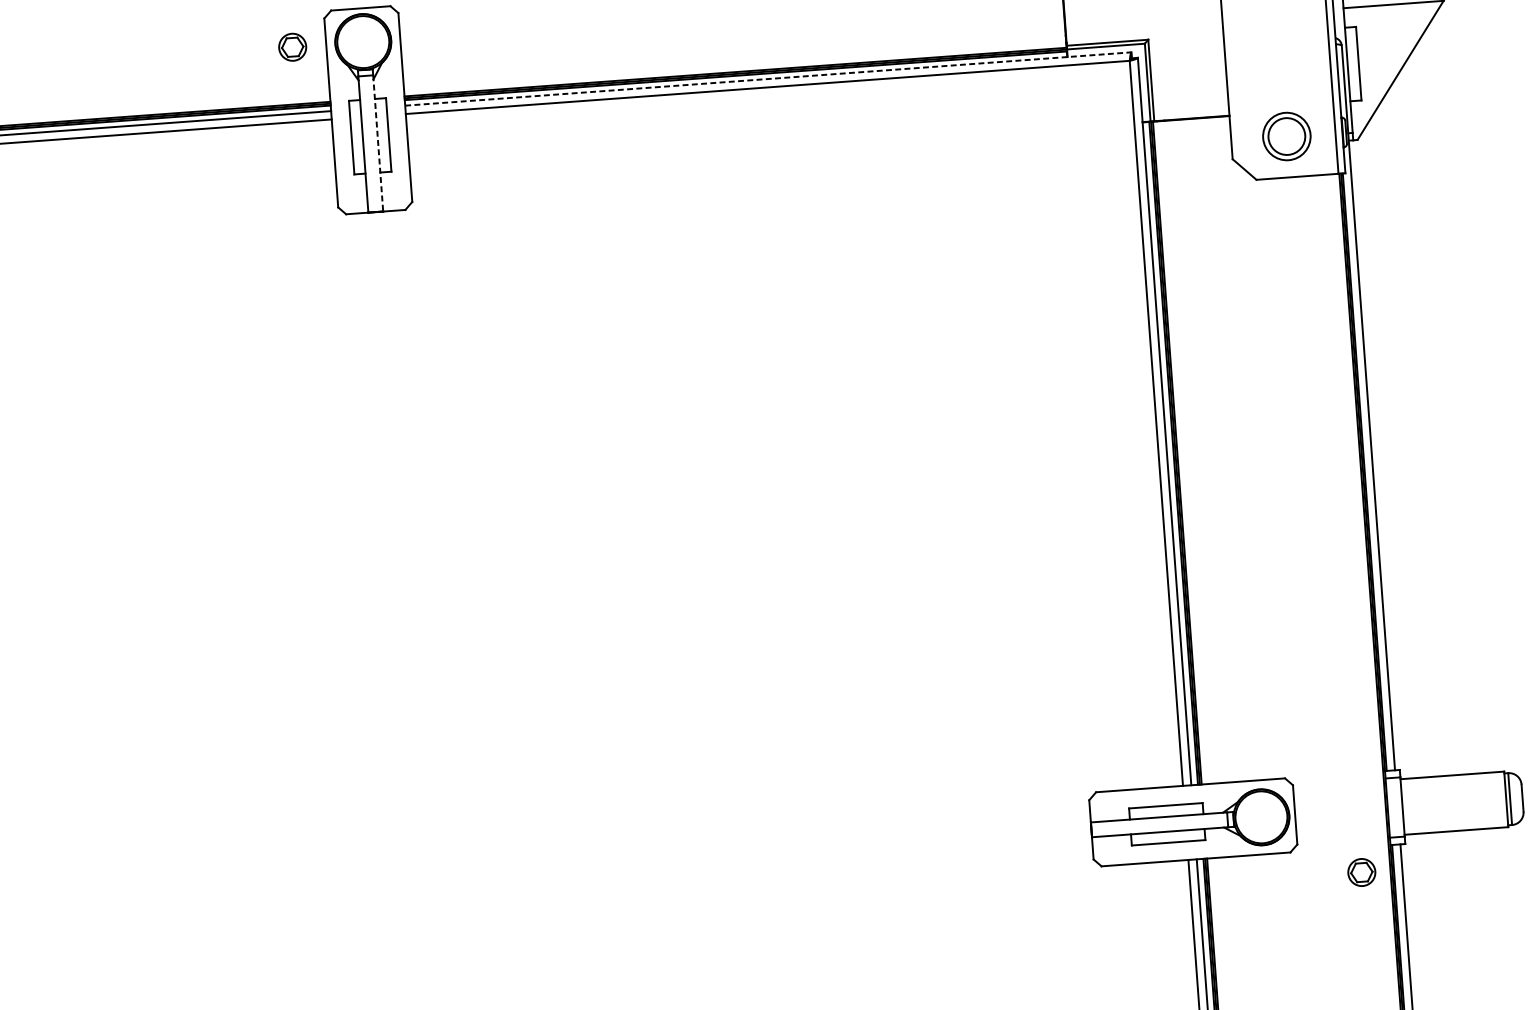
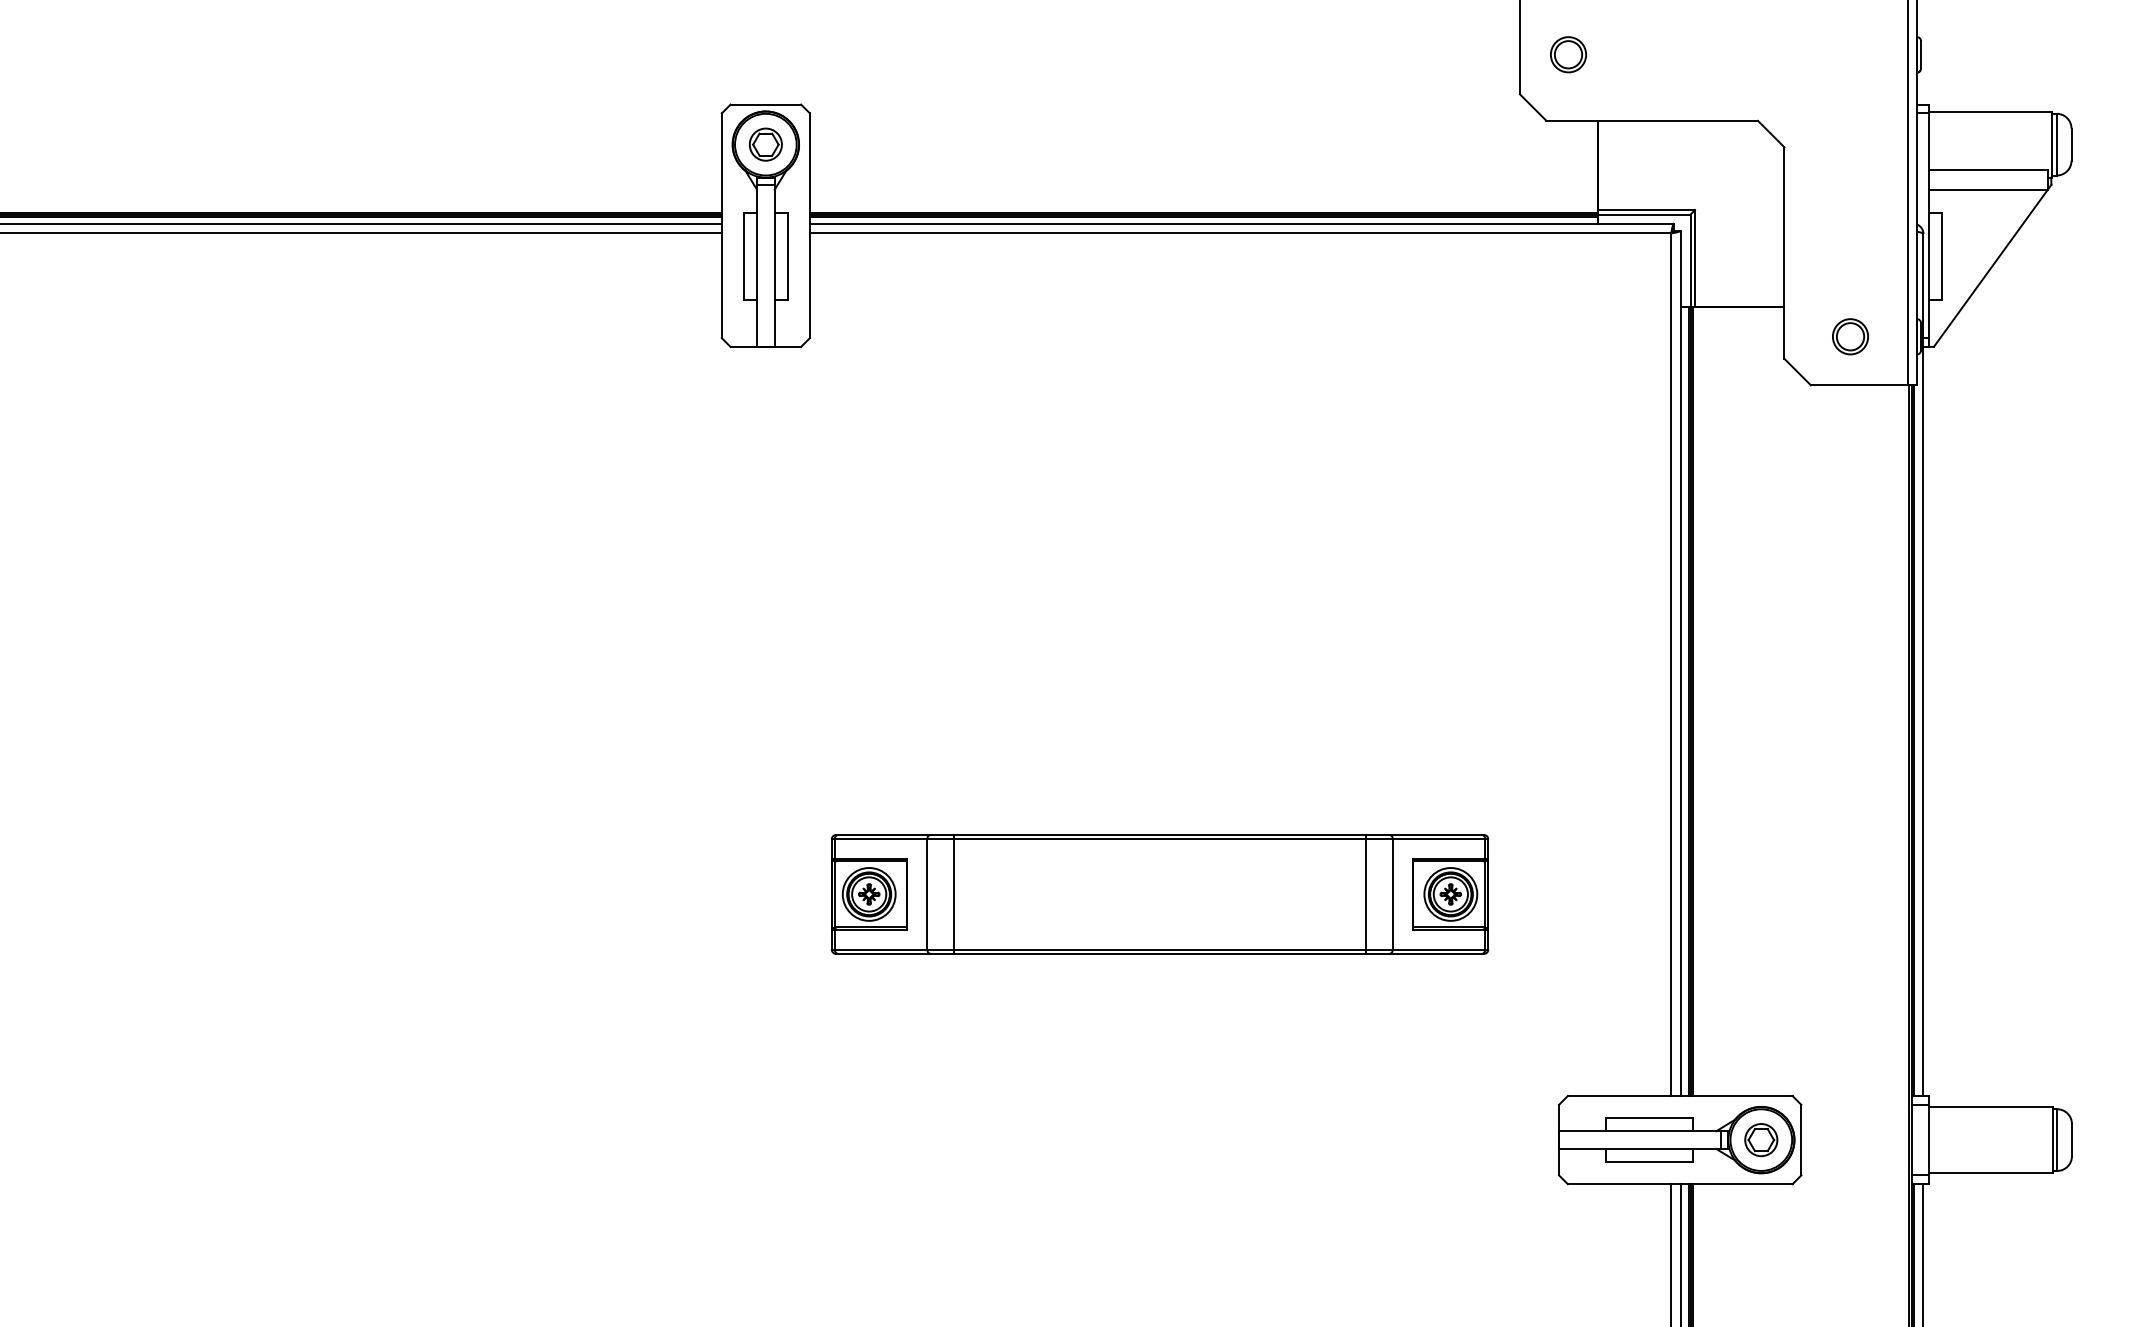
part: (292, 47) -> (765, 144), moved
line: (768, 78) -> (1242, 223), dashed -> solid
part: (1286, 136) -> (1850, 336), size x0.62
line: (378, 143) -> (774, 265), dashed -> solid
part: (740, 648) -> (1159, 894), added
part: (1362, 872) -> (1761, 1140), moved

